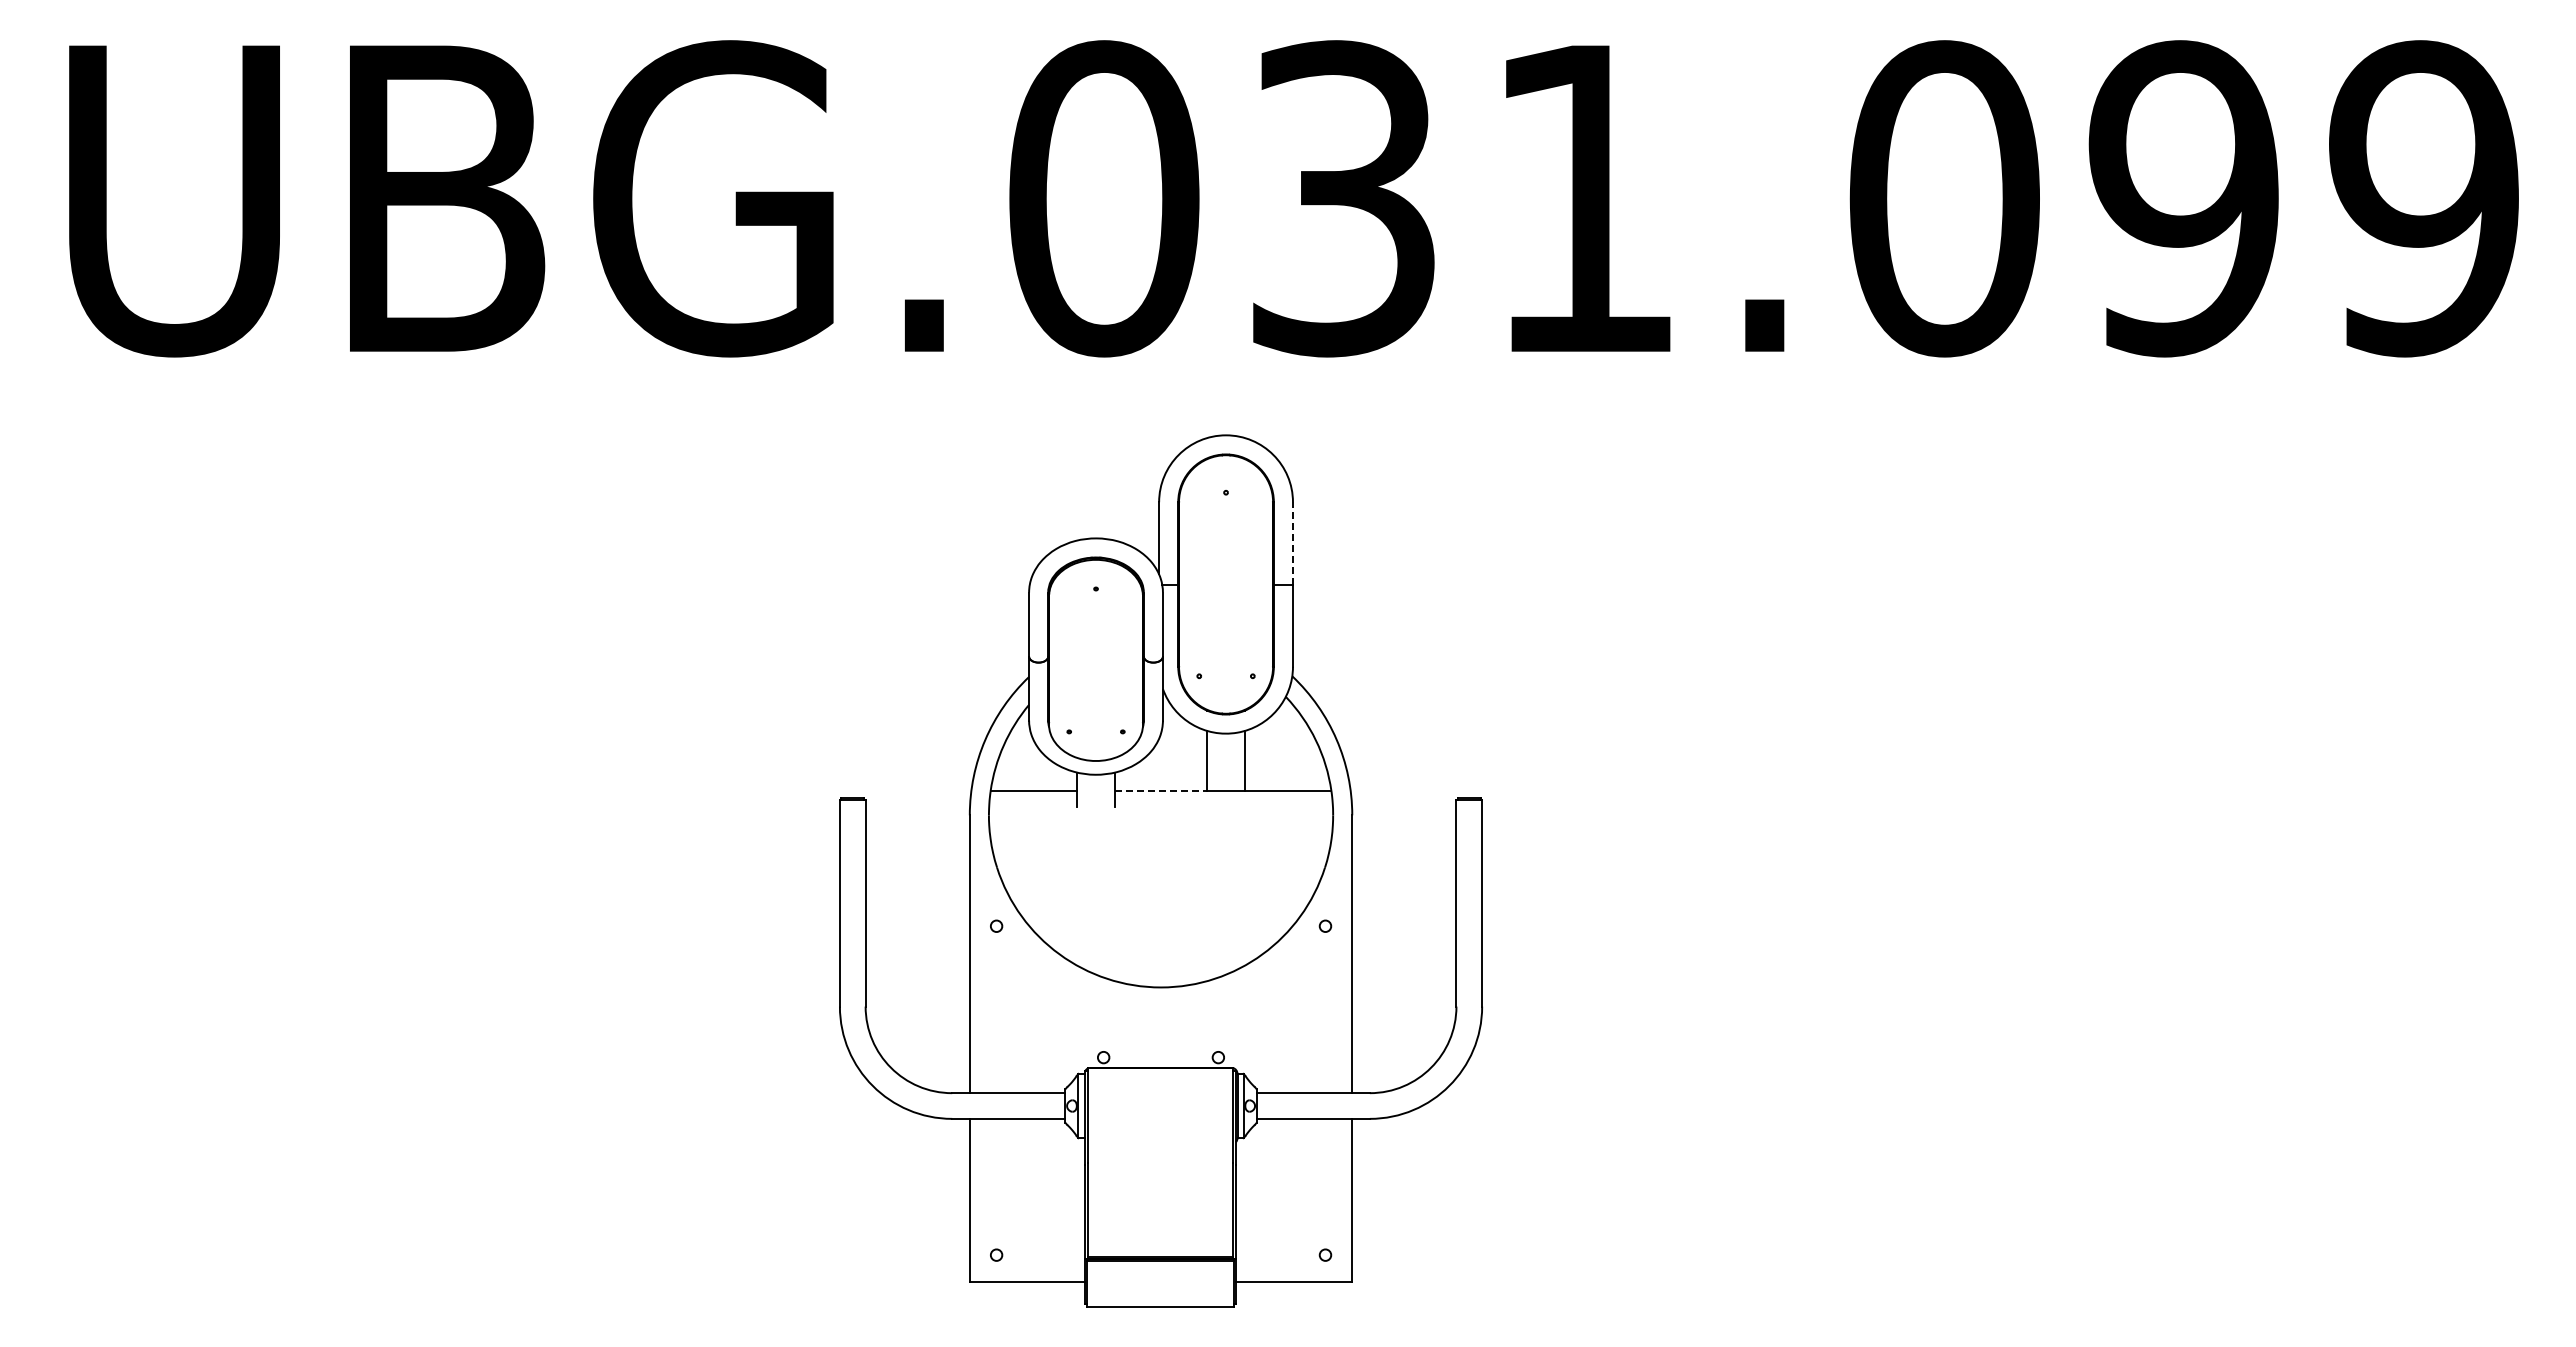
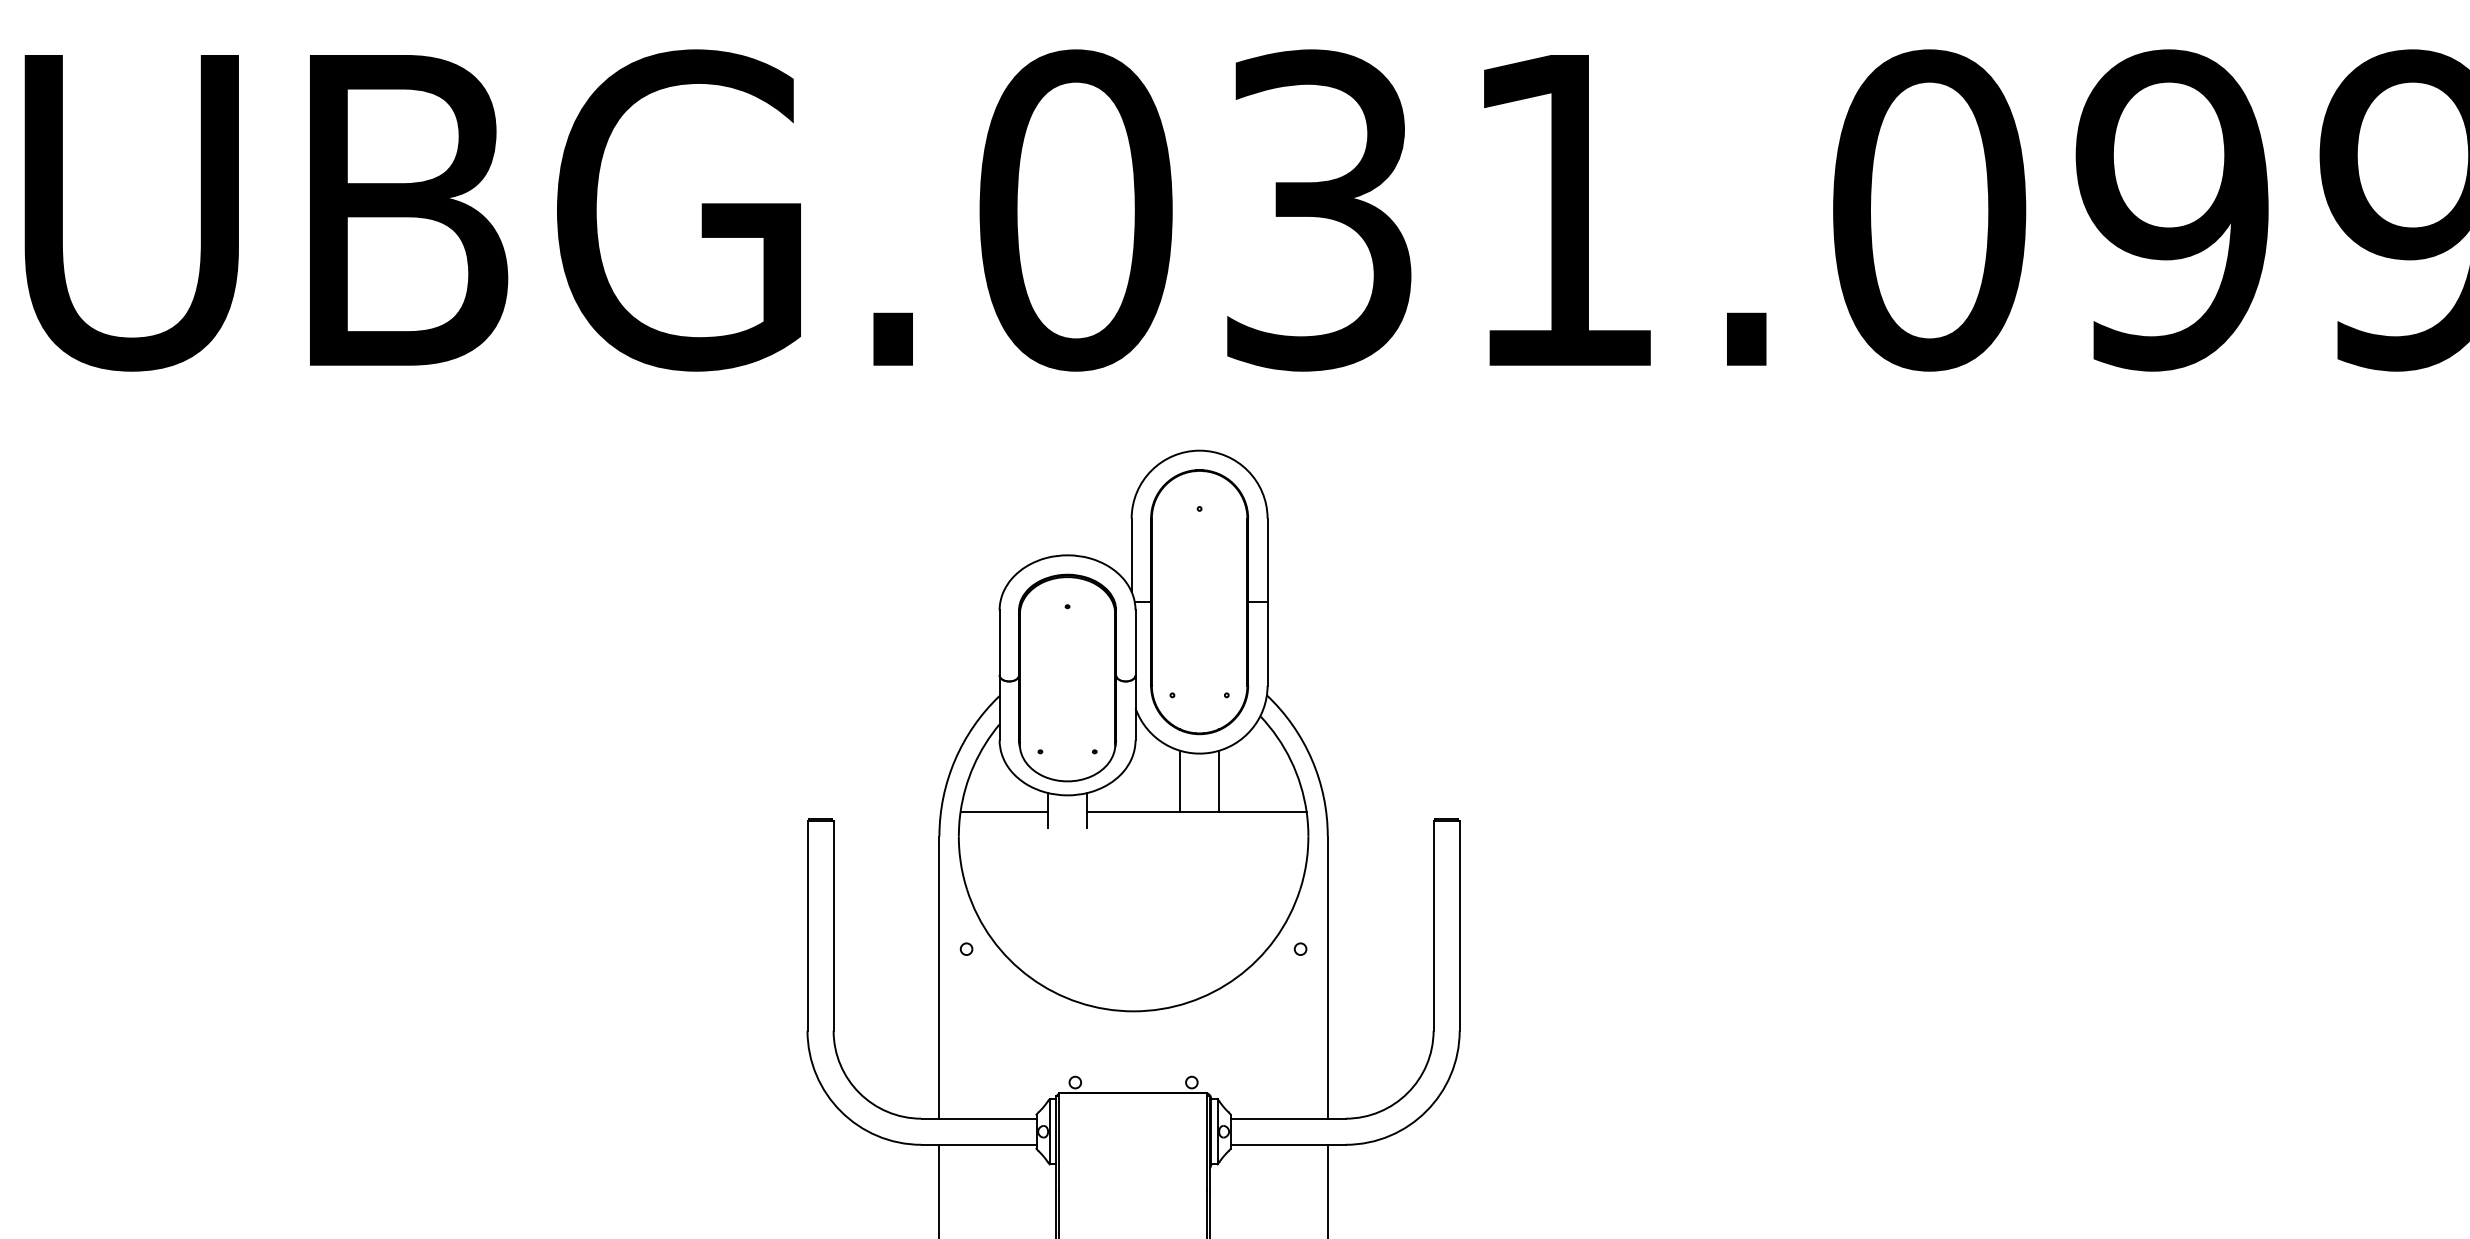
line: (1292, 542) -> (1267, 559), dashed -> solid
line: (1161, 791) -> (1134, 812), dashed -> solid

